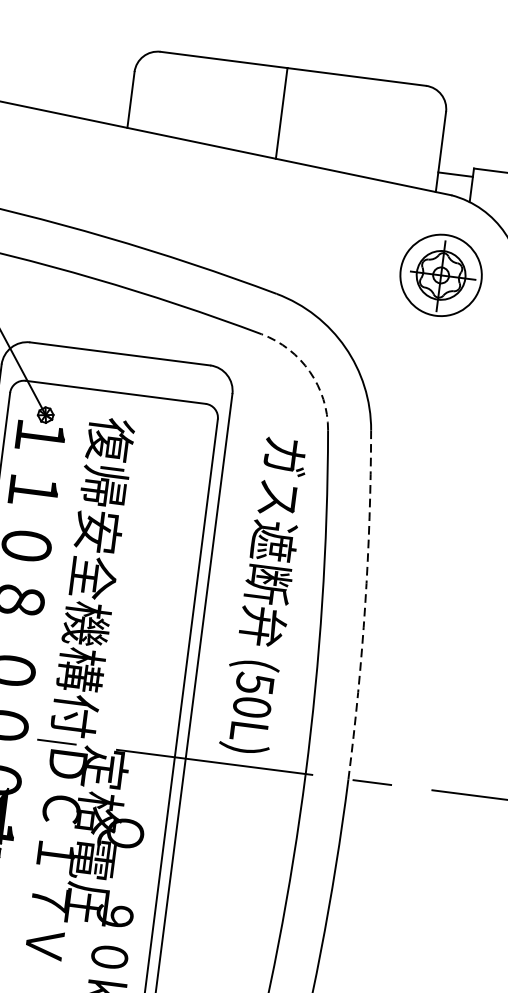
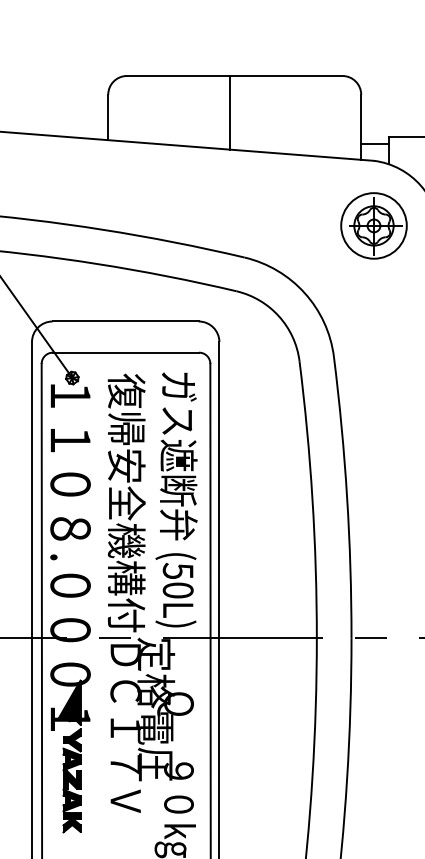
arc: (310, 372) -> (279, 316), dashed -> solid
text: (264, 595) -> (176, 499), moved
arc: (365, 605) -> (347, 497), dashed -> solid

